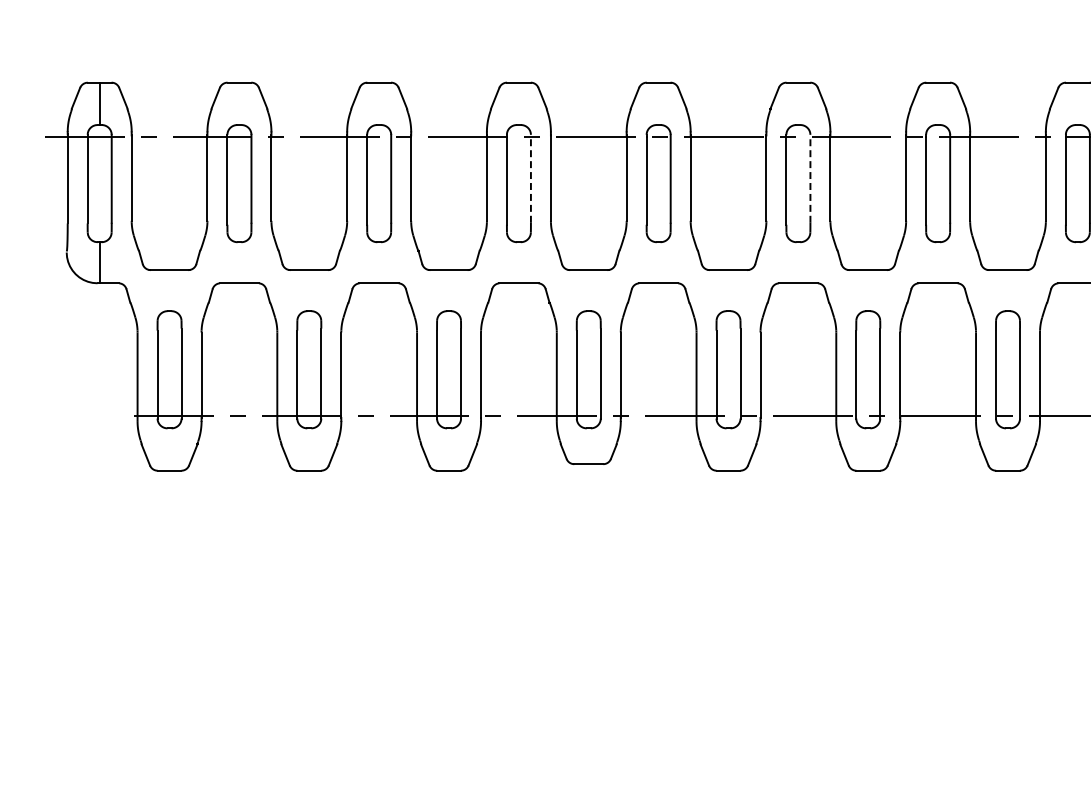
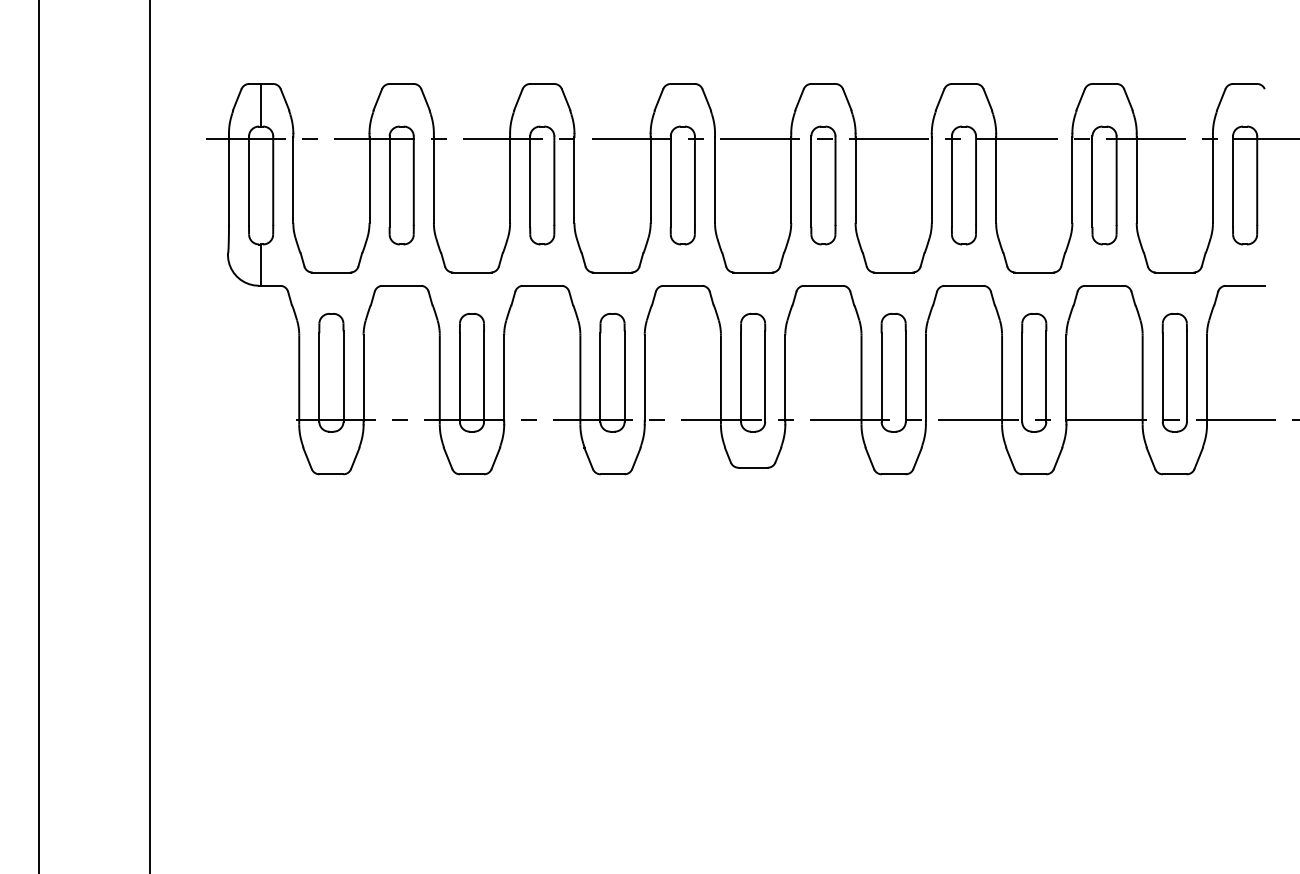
line: (530, 178) -> (694, 180), dashed -> solid
line: (810, 178) -> (976, 180), dashed -> solid

